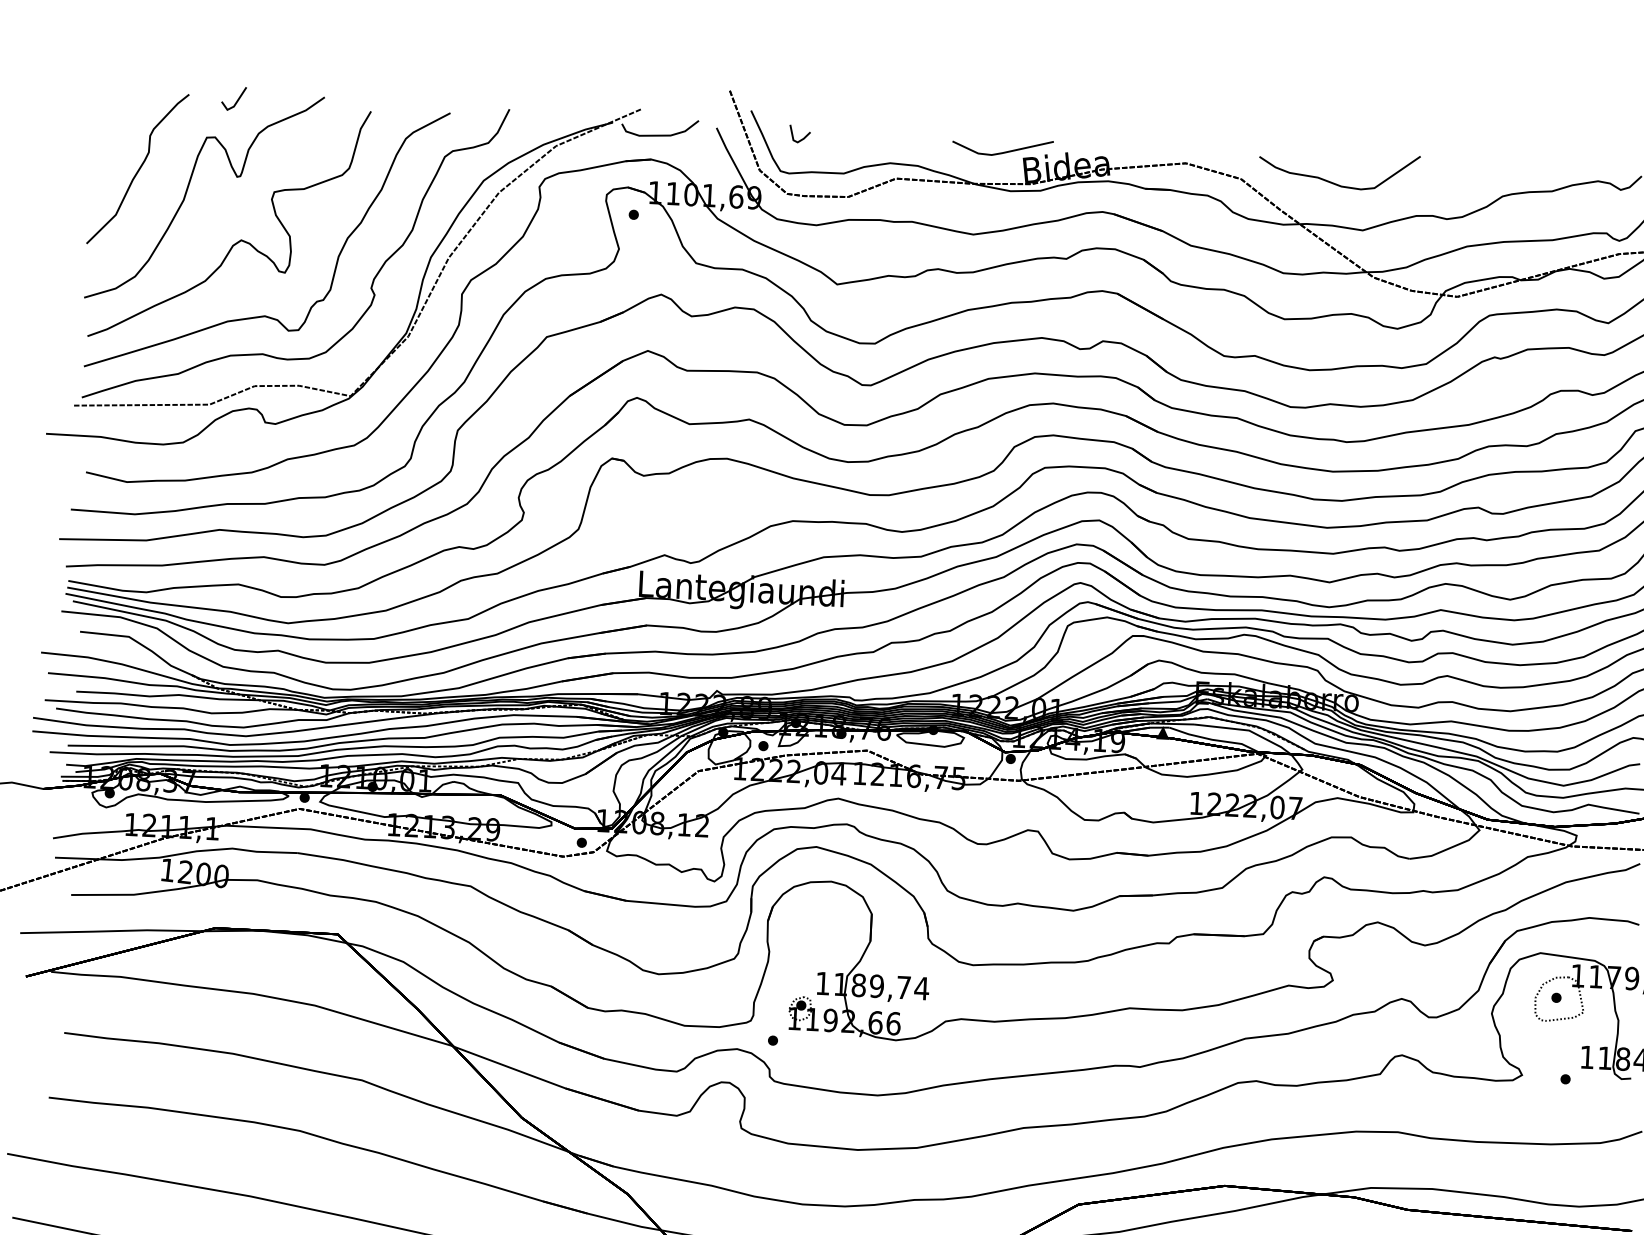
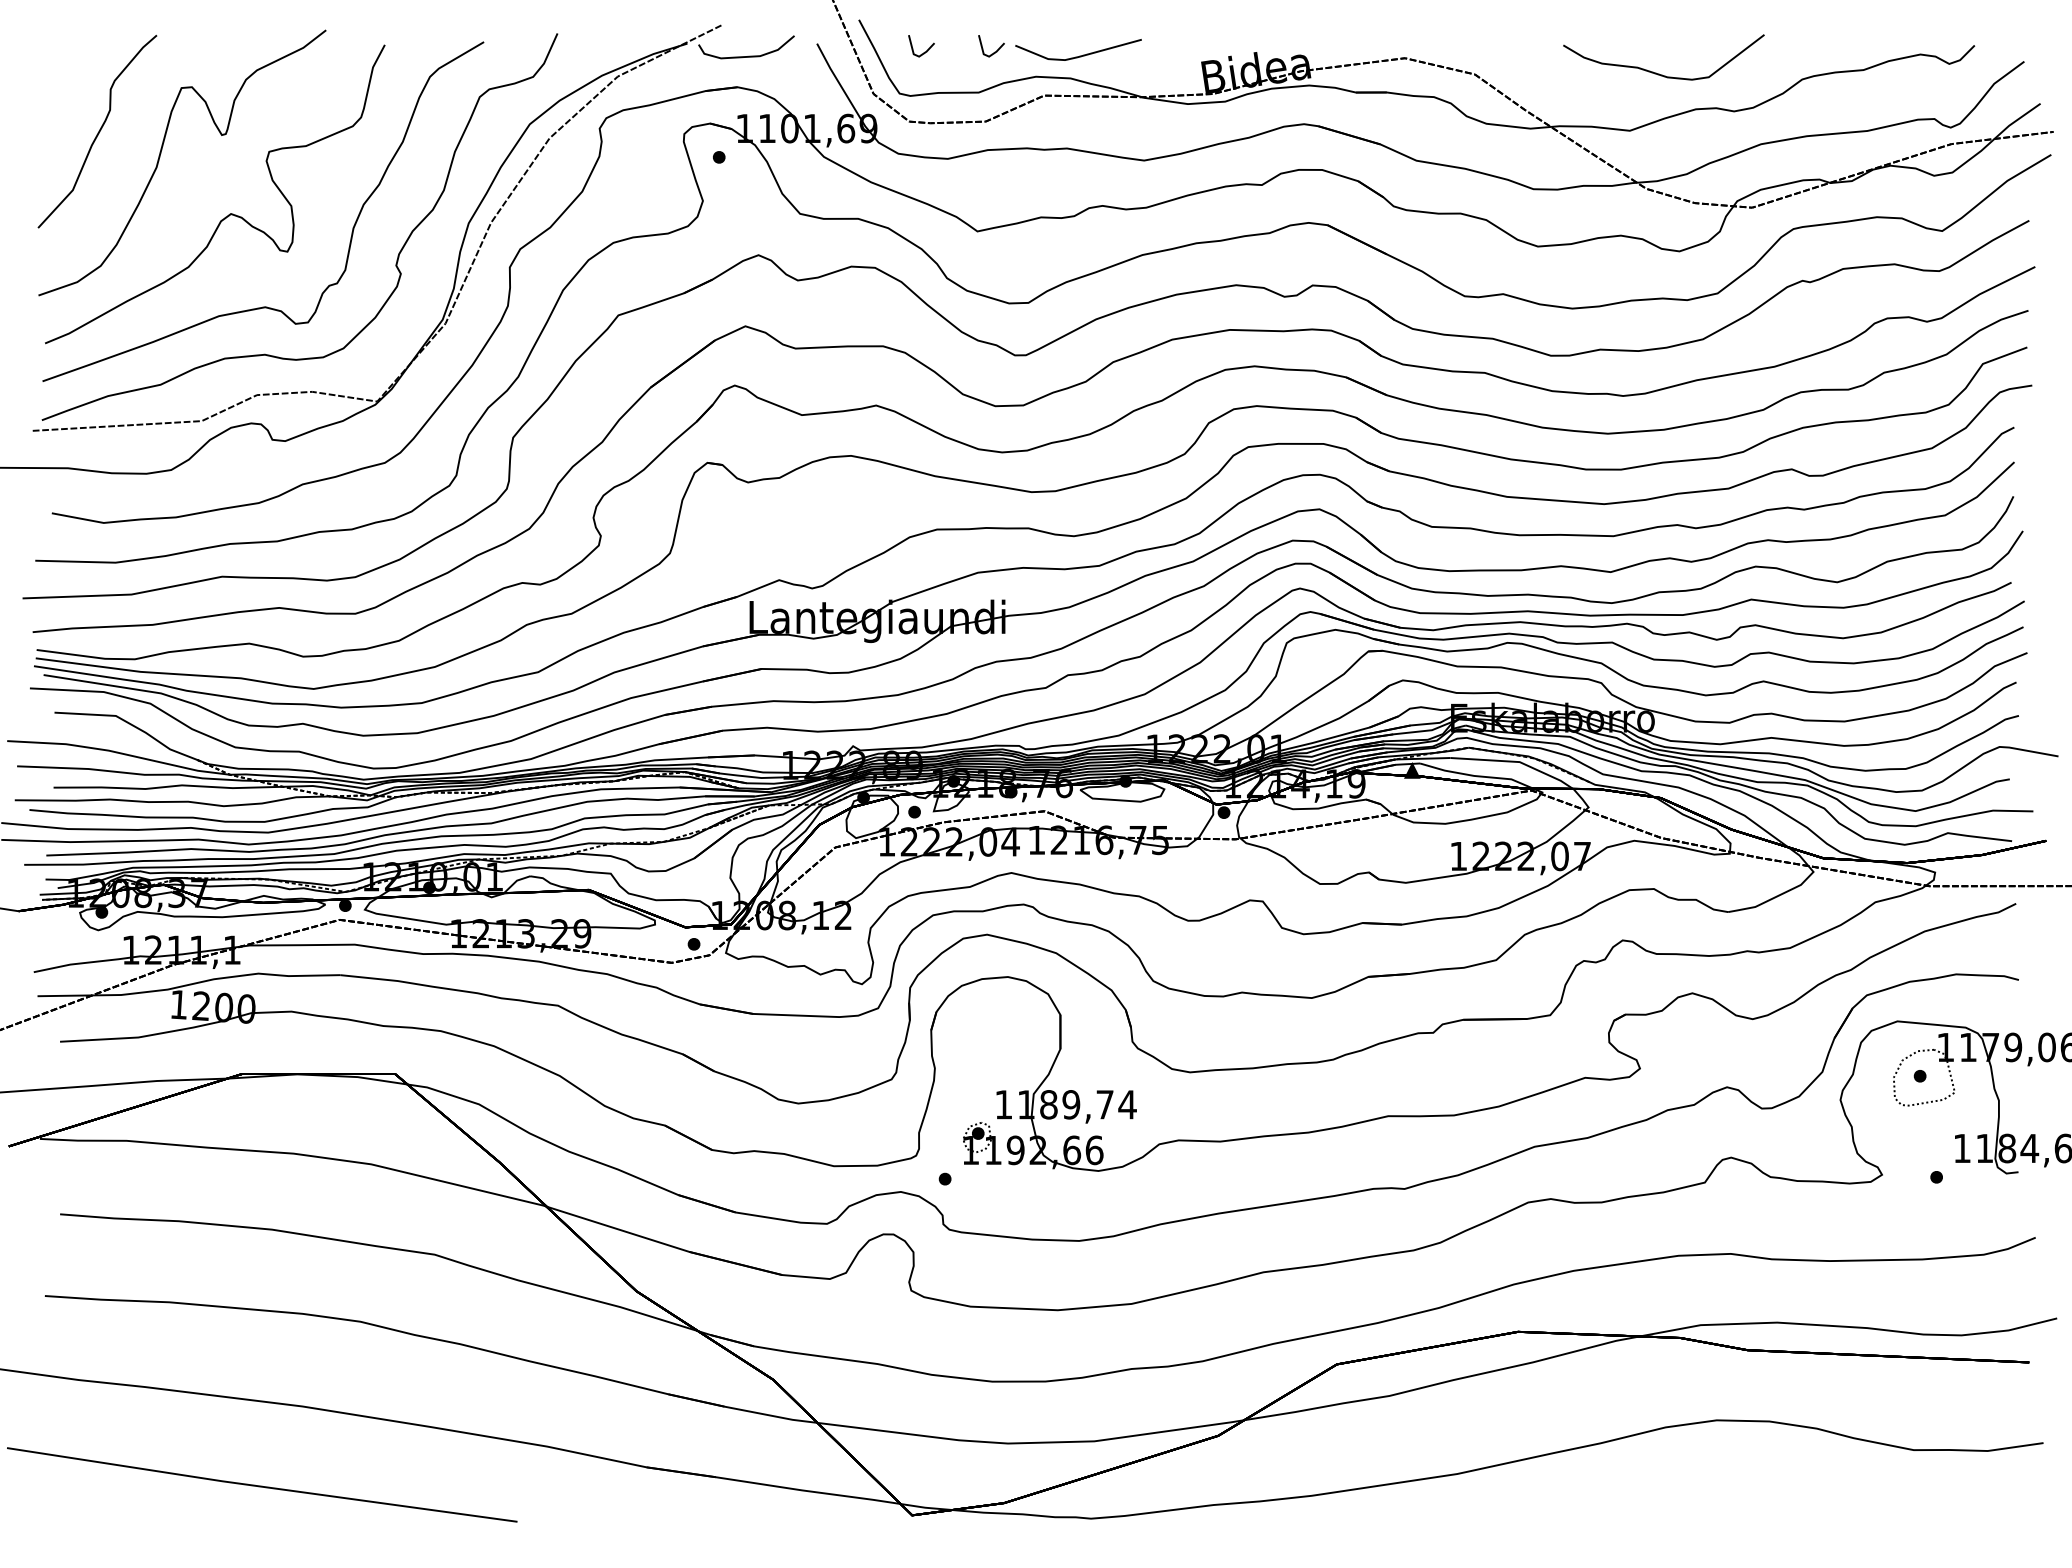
line: (236, 101) -> (216, 40), removed
line: (858, 141) -> (994, 51), added
line: (1003, 151) -> (1079, 55), moved
curve: (1335, 183) -> (1659, 73), moved

